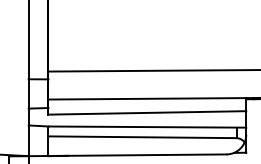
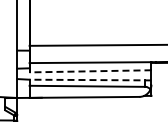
line: (147, 113) -> (90, 71), solid -> dashed
line: (147, 127) -> (90, 80), solid -> dashed

